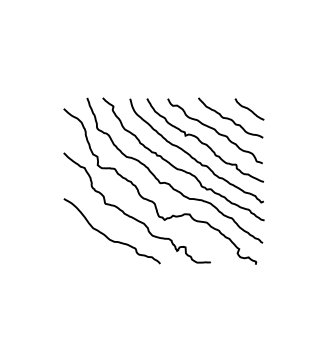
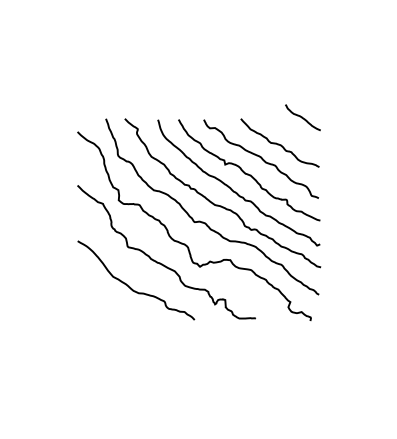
curve: (249, 109) -> (302, 117), moved

